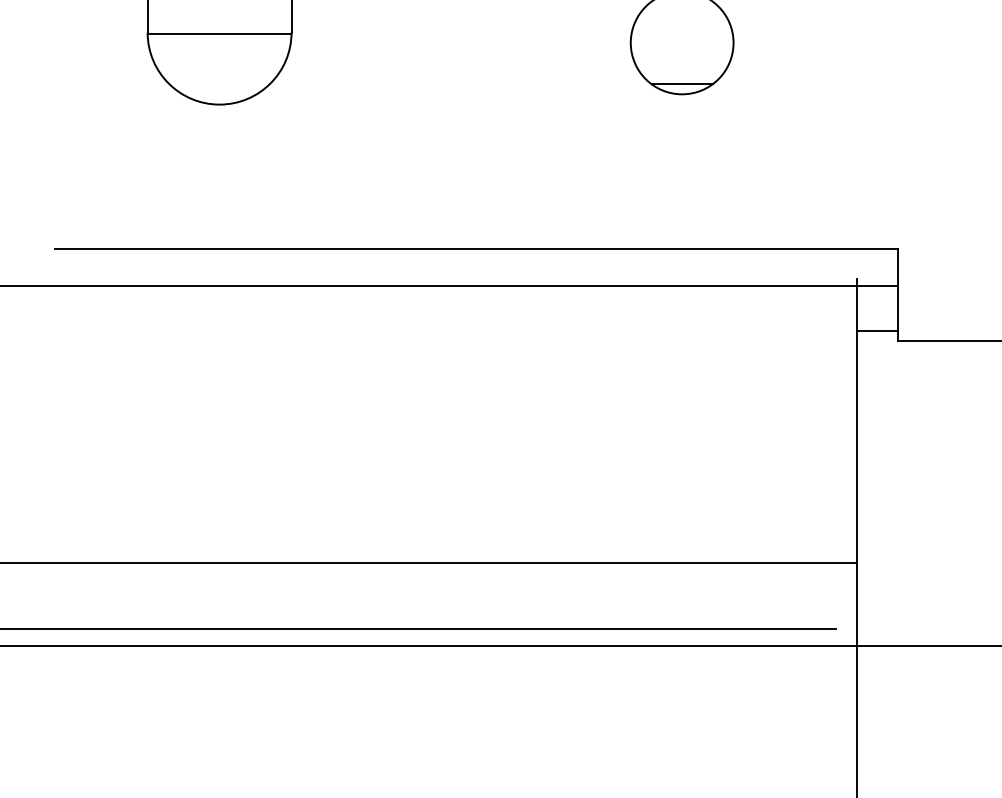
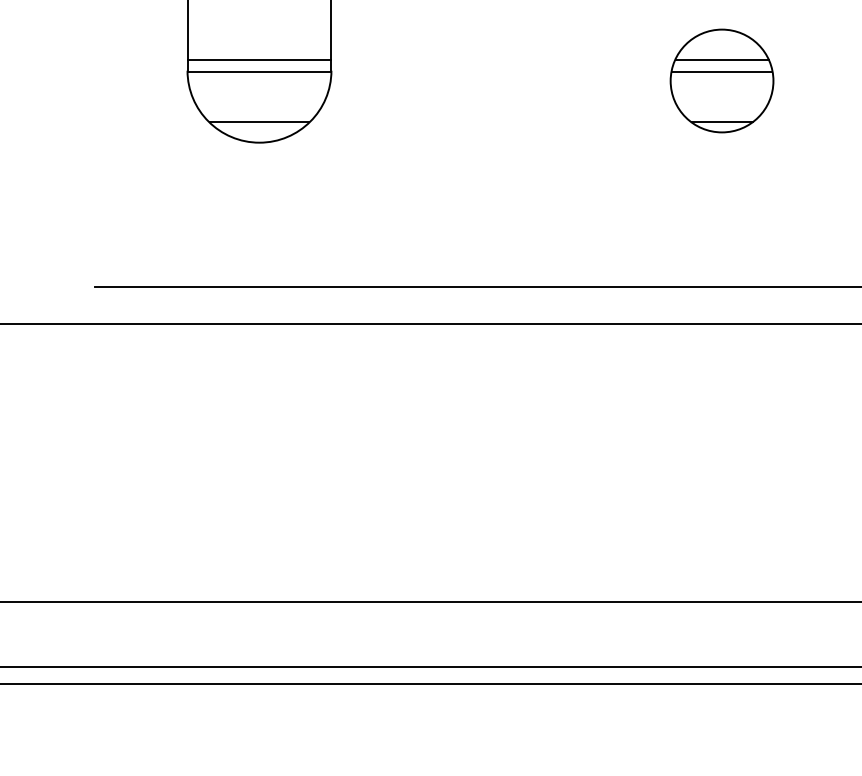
line: (219, 22) -> (259, 60), added
line: (681, 22) -> (721, 60), added
line: (682, 34) -> (722, 72), added
line: (219, 84) -> (259, 122), added

